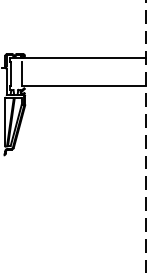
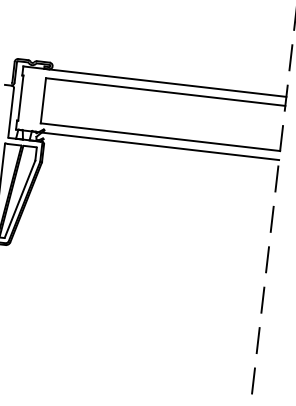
line: (83, 62) -> (164, 92), added
line: (77, 90) -> (146, 145), added

